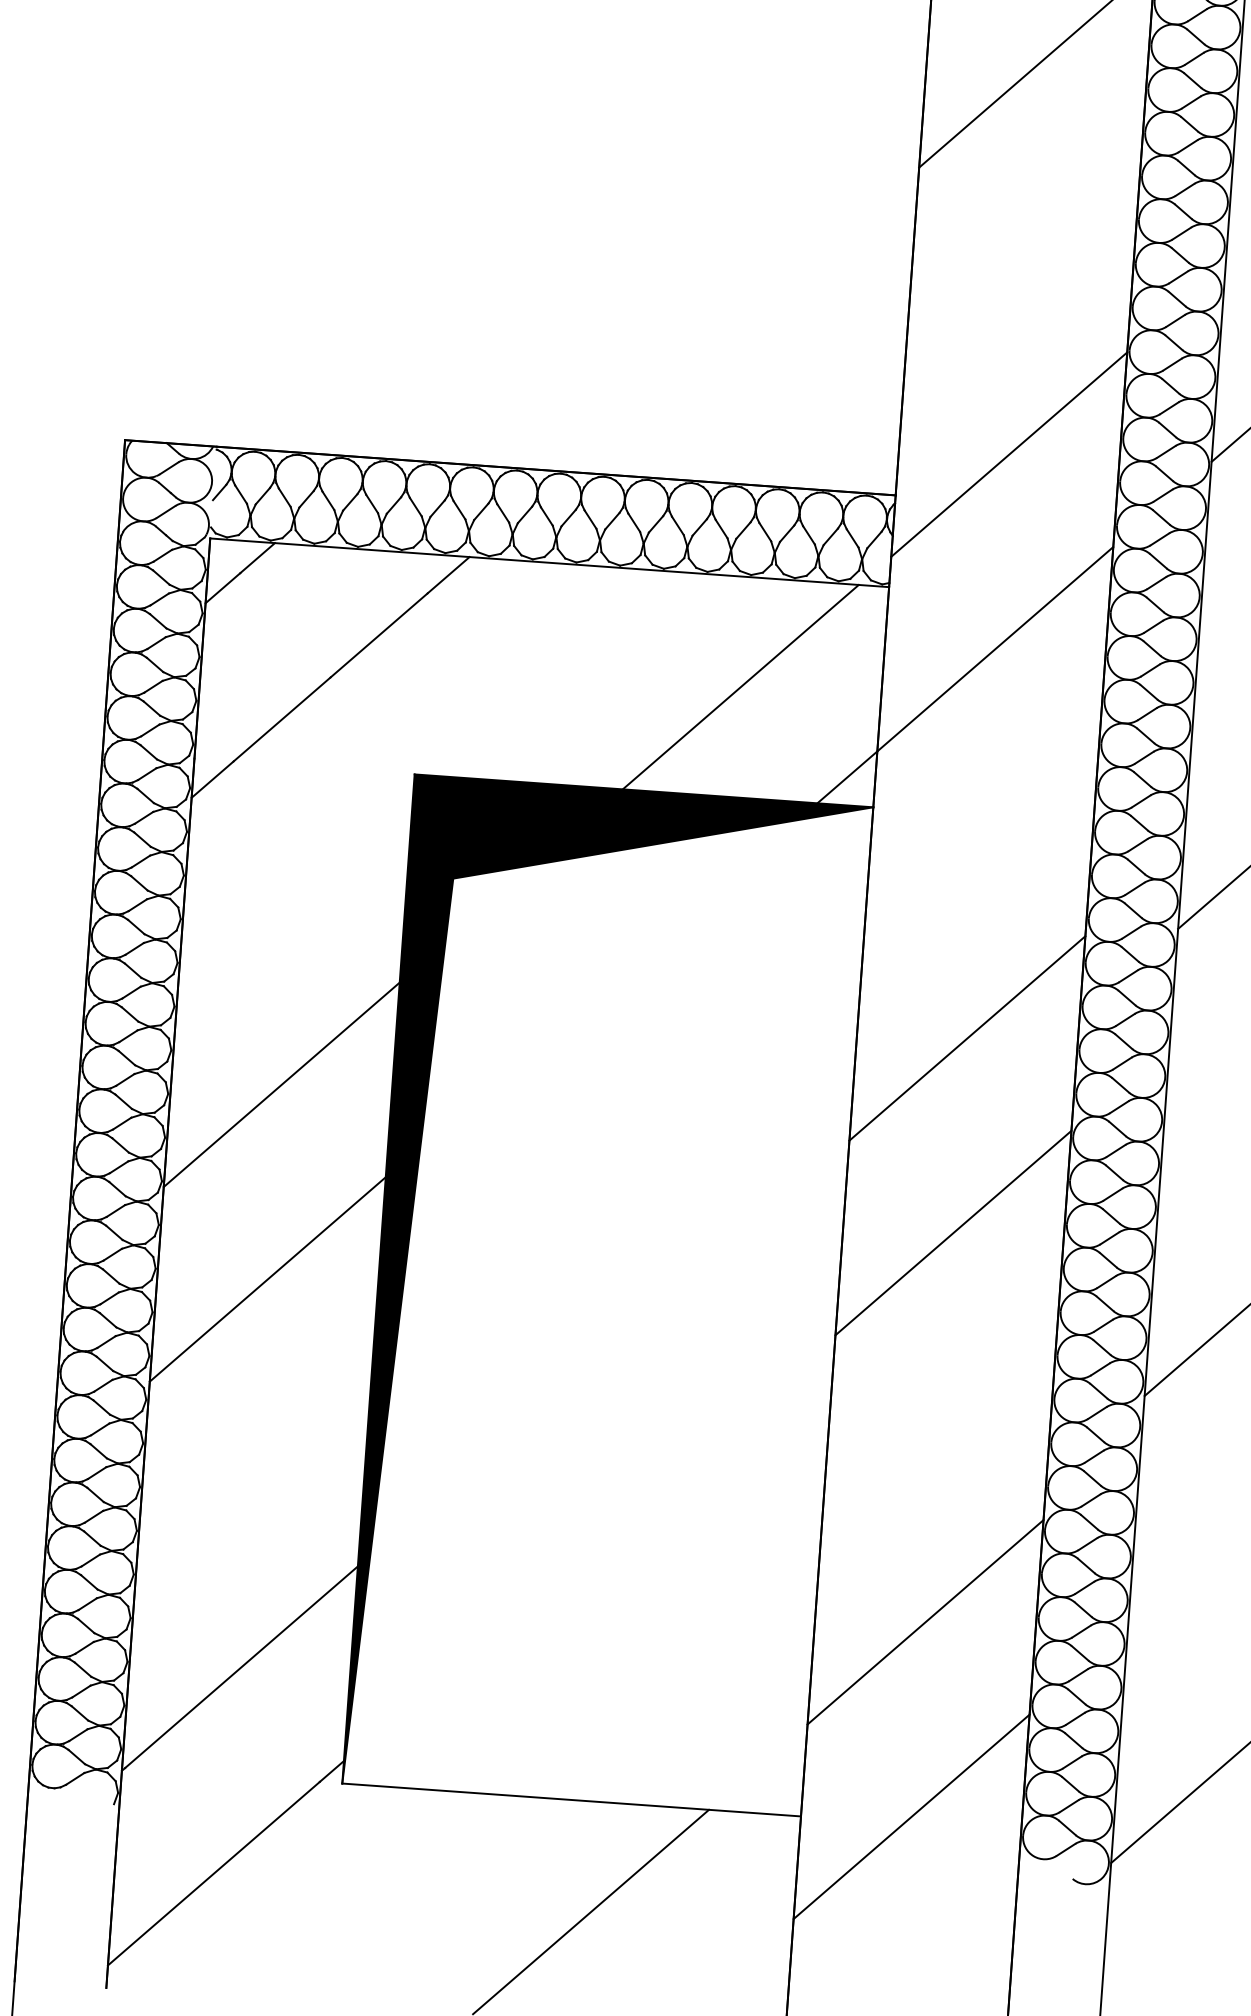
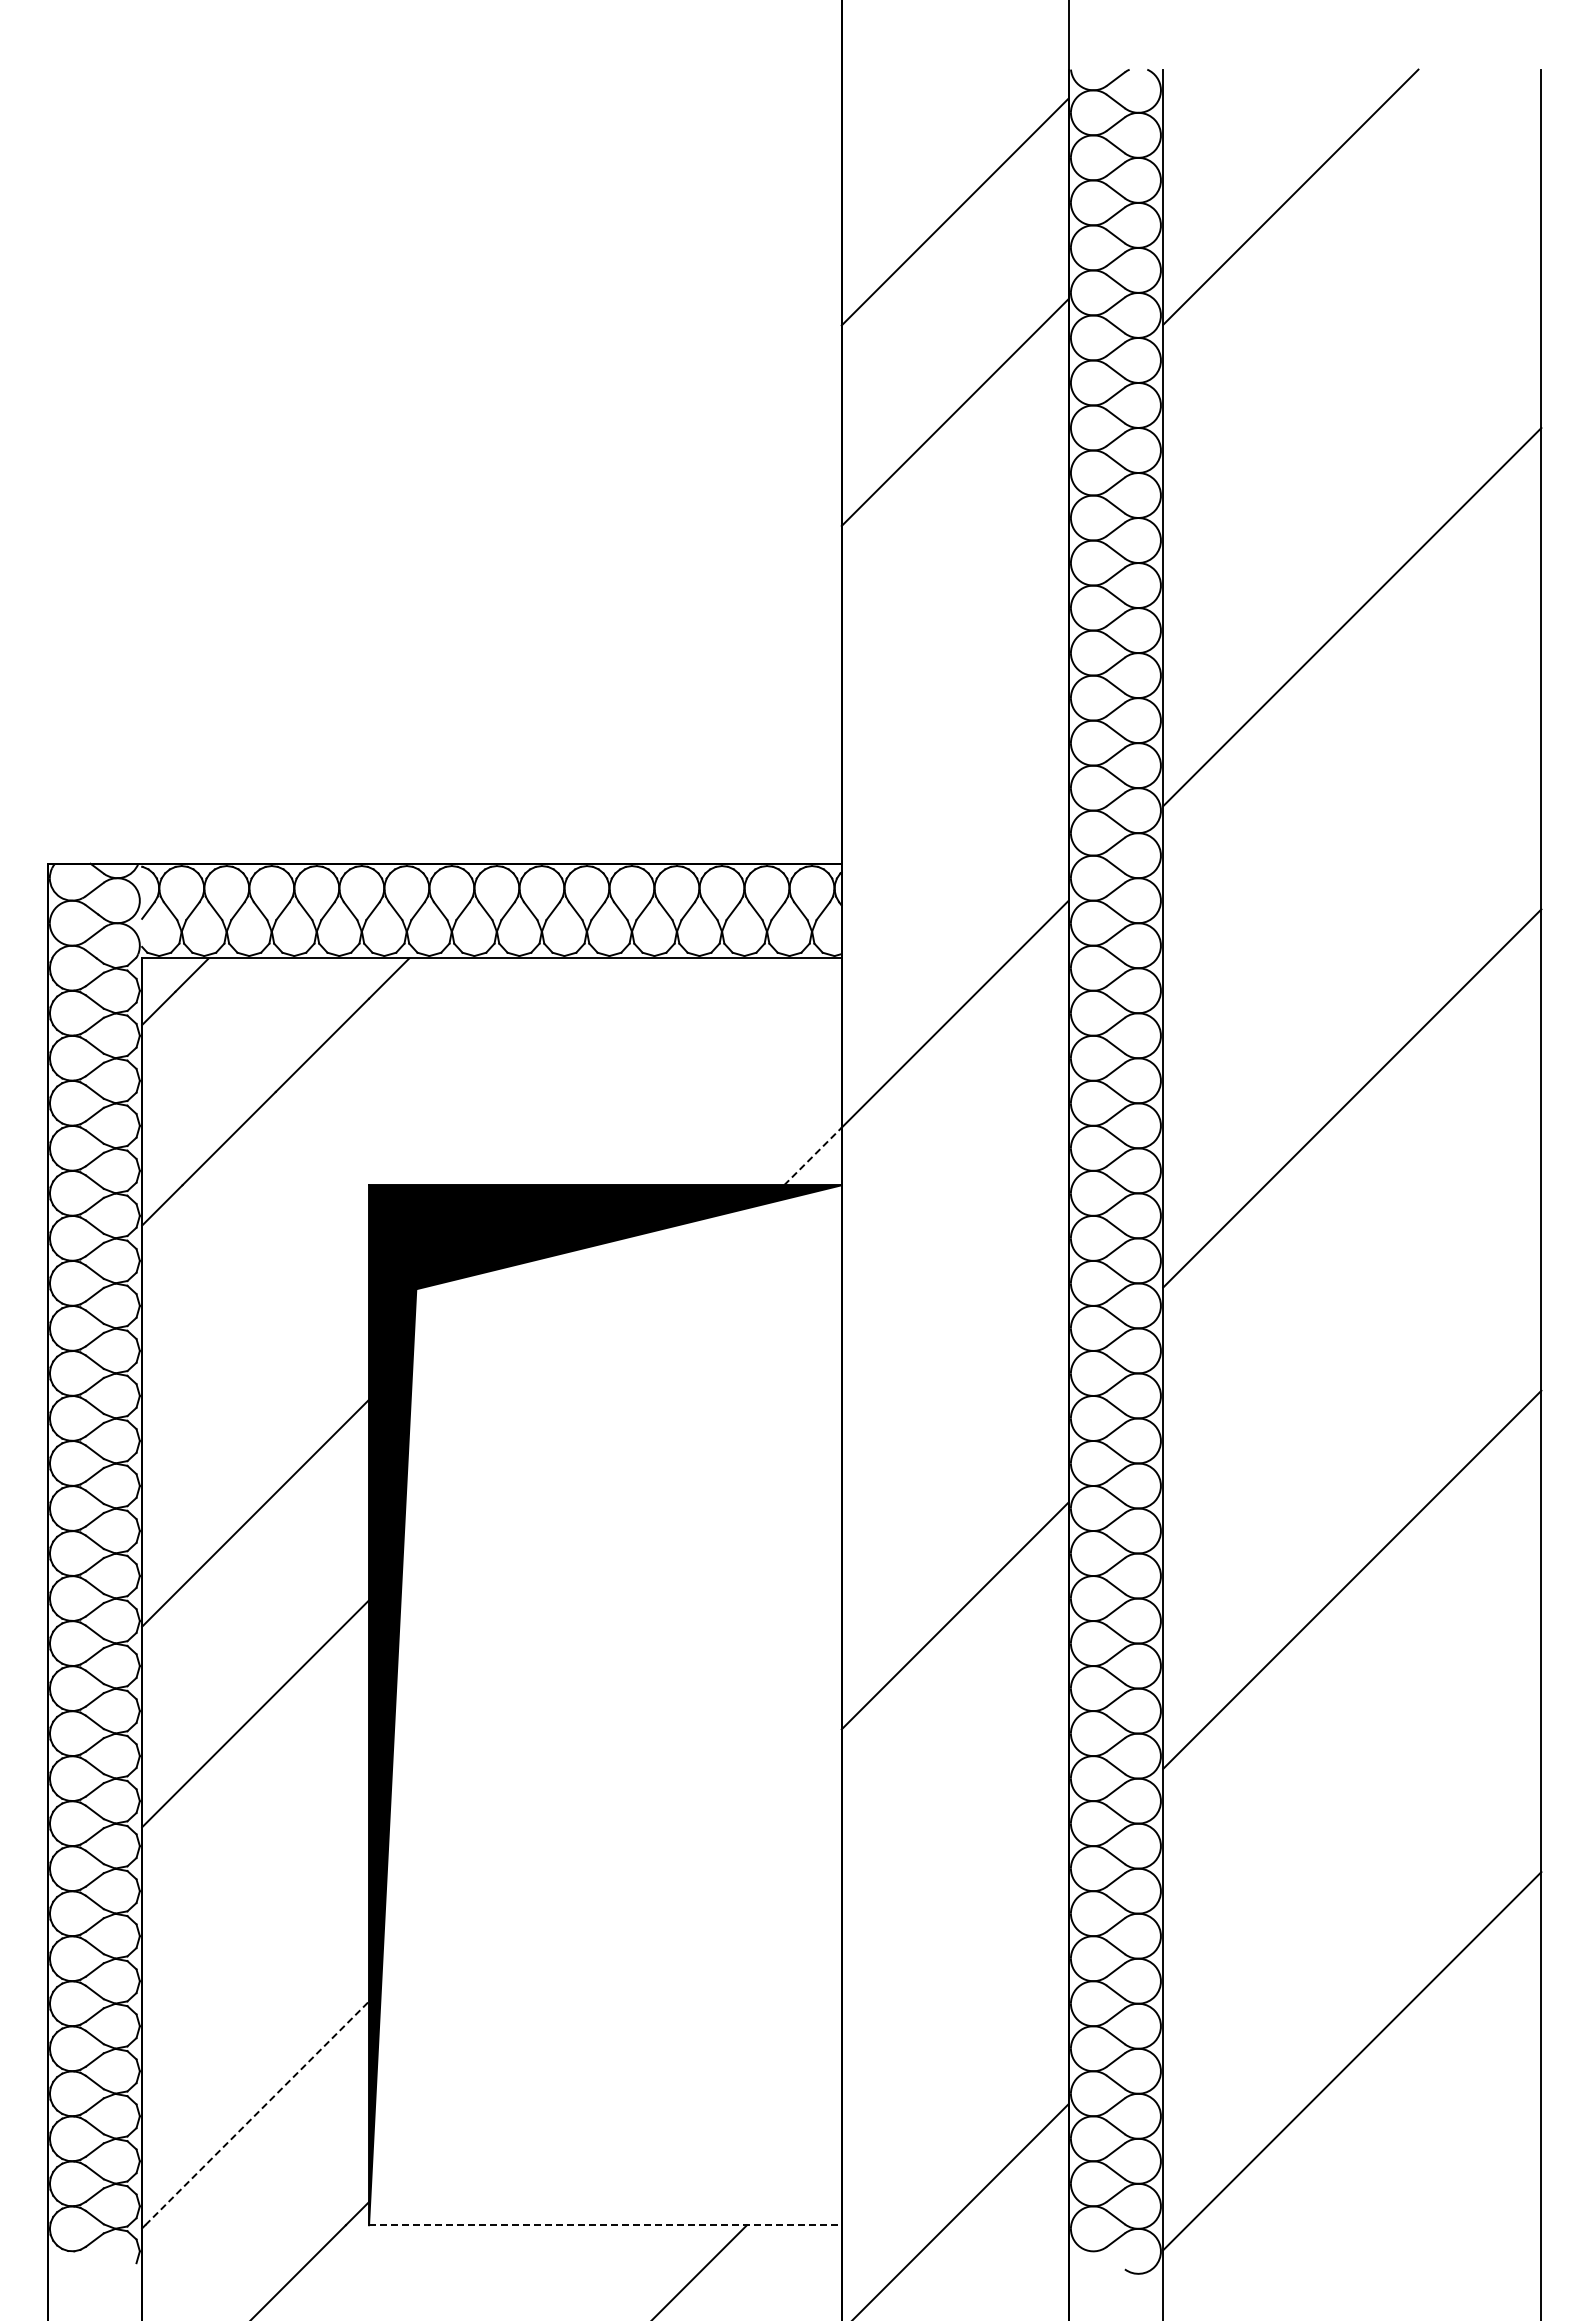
line: (1008, 454) -> (954, 813), removed
line: (740, 686) -> (696, 1071), removed
line: (846, 777) -> (812, 1156), solid -> dashed
line: (966, 1037) -> (954, 1414), removed
line: (924, 1621) -> (954, 2016), removed
line: (241, 1667) -> (257, 2113), solid -> dashed
line: (571, 1800) -> (605, 2225), solid -> dashed

